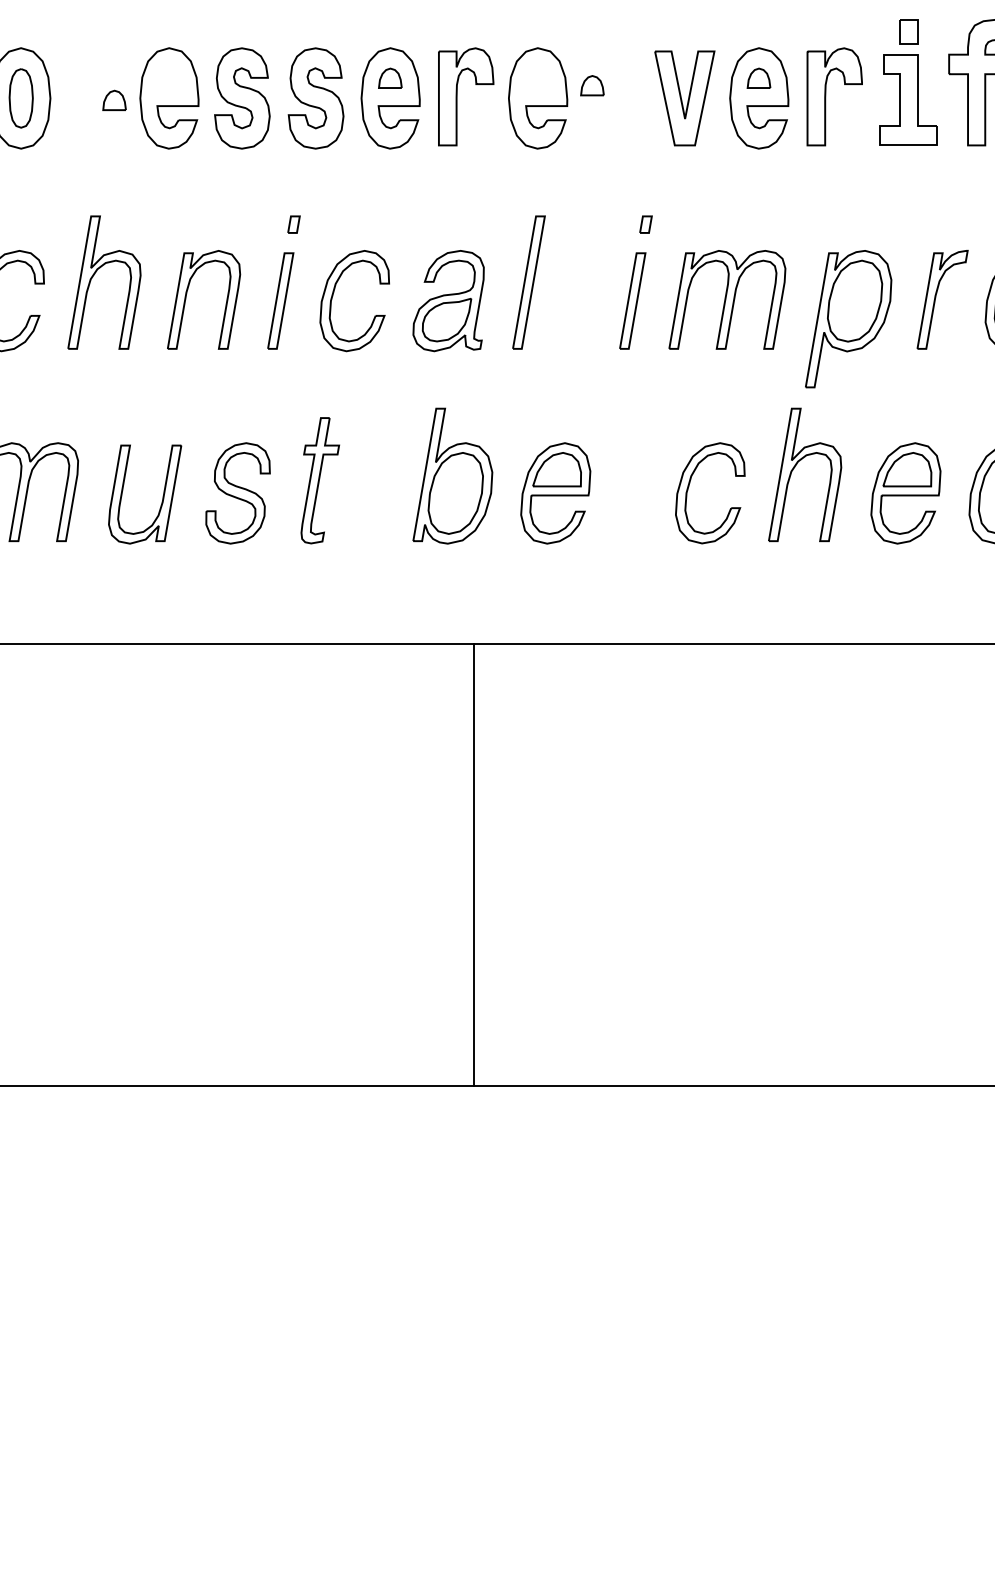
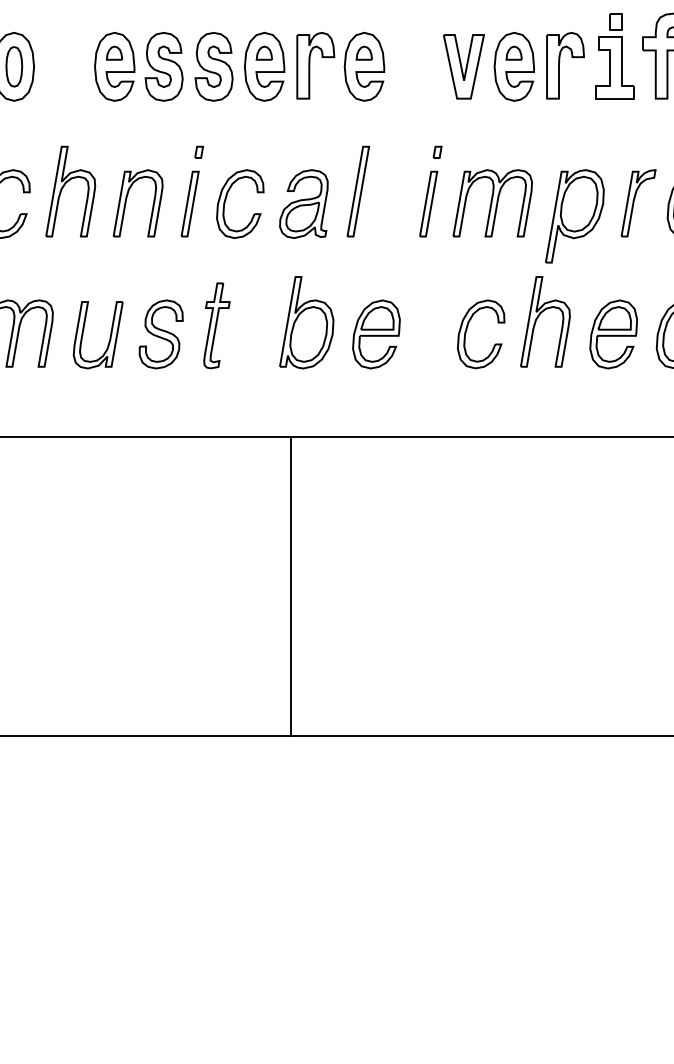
part: (591, 84) -> (363, 52), moved
part: (114, 99) -> (114, 52), moved
line: (474, 863) -> (291, 585), moved

